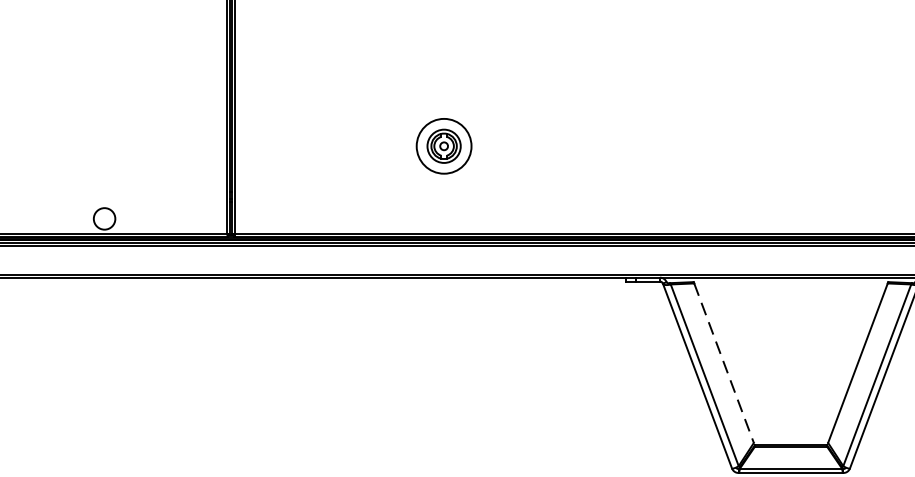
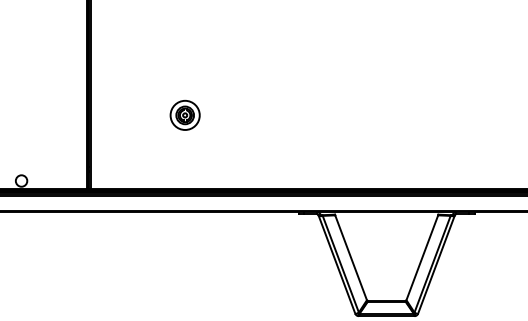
part: (442, 144) -> (184, 114), moved
line: (724, 364) -> (351, 258), dashed -> solid

